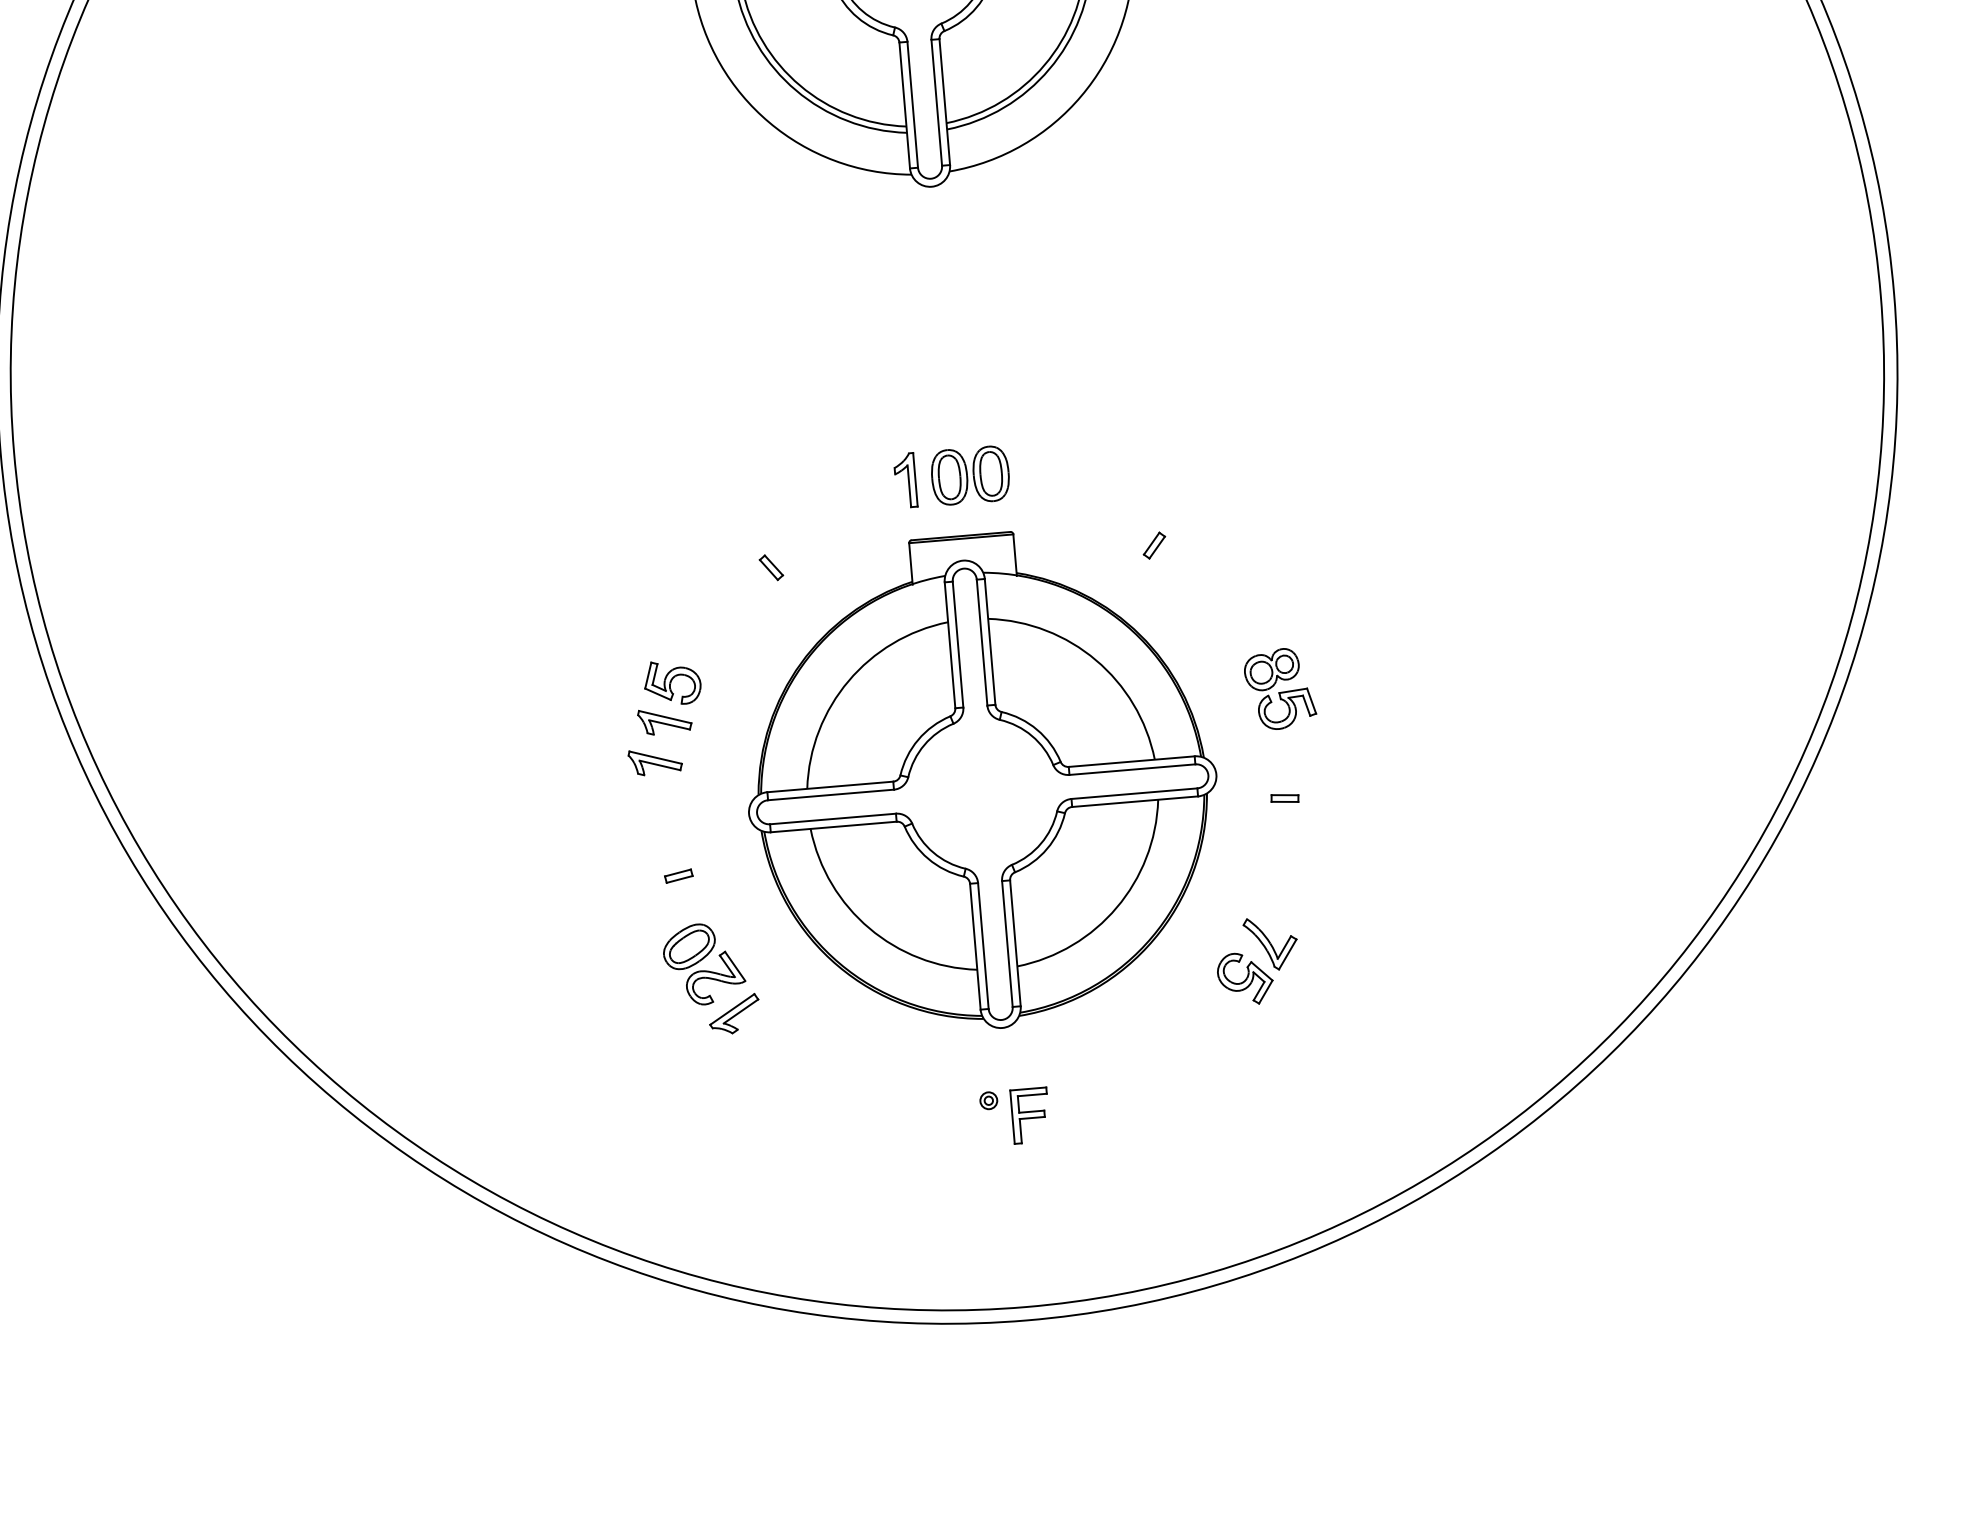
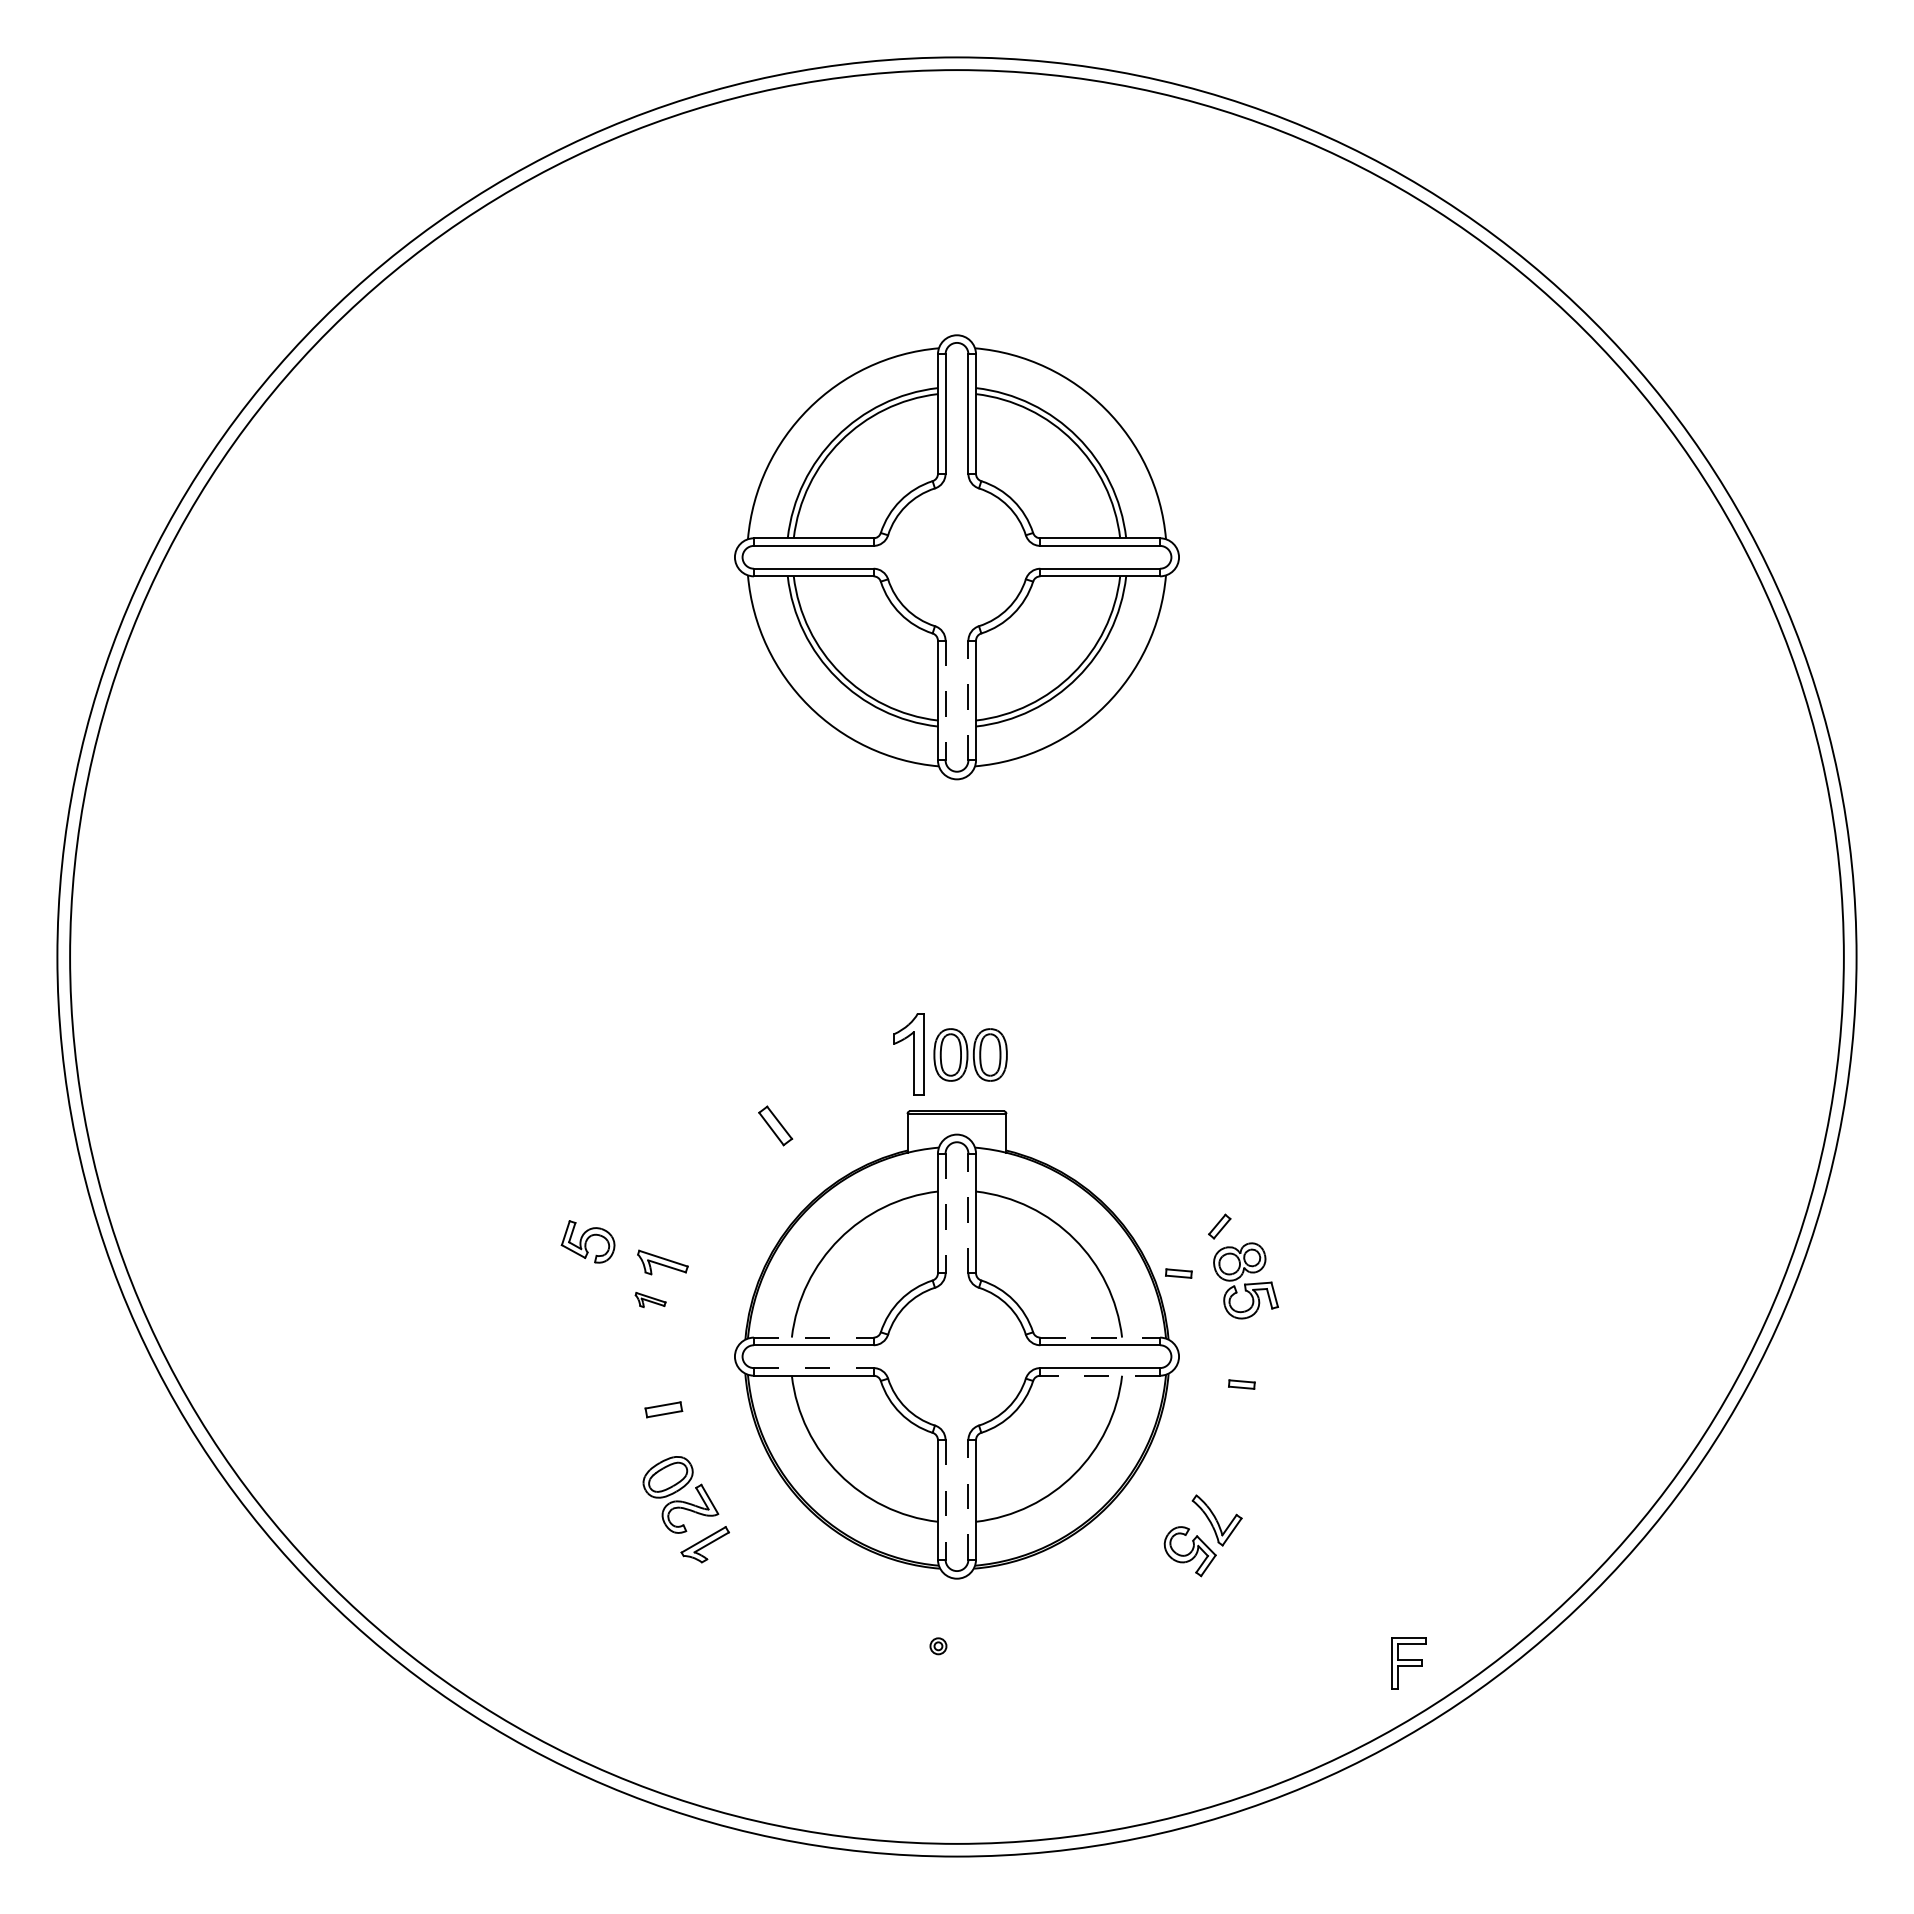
line: (936, 102) -> (968, 700), solid -> dashed
line: (912, 104) -> (945, 700), solid -> dashed
part: (904, 480) -> (908, 1054), size x1.6
part: (1154, 545) -> (1219, 1226), moved
part: (771, 568) -> (775, 1126), size x1.6
line: (982, 642) -> (968, 1213), solid -> dashed
line: (957, 644) -> (945, 1213), solid -> dashed
part: (671, 682) -> (587, 1241), moved
part: (1208, 687) -> (1178, 1273), added
part: (655, 761) -> (650, 1299), size x0.6
line: (1132, 761) -> (1100, 1337), solid -> dashed
line: (830, 786) -> (813, 1337), solid -> dashed
line: (1135, 801) -> (1100, 1375), solid -> dashed
line: (832, 819) -> (813, 1368), solid -> dashed
part: (678, 875) -> (663, 1409), size x1.4
line: (1007, 943) -> (968, 1499), solid -> dashed
line: (983, 945) -> (945, 1499), solid -> dashed
part: (1030, 1115) -> (1408, 1663), moved

